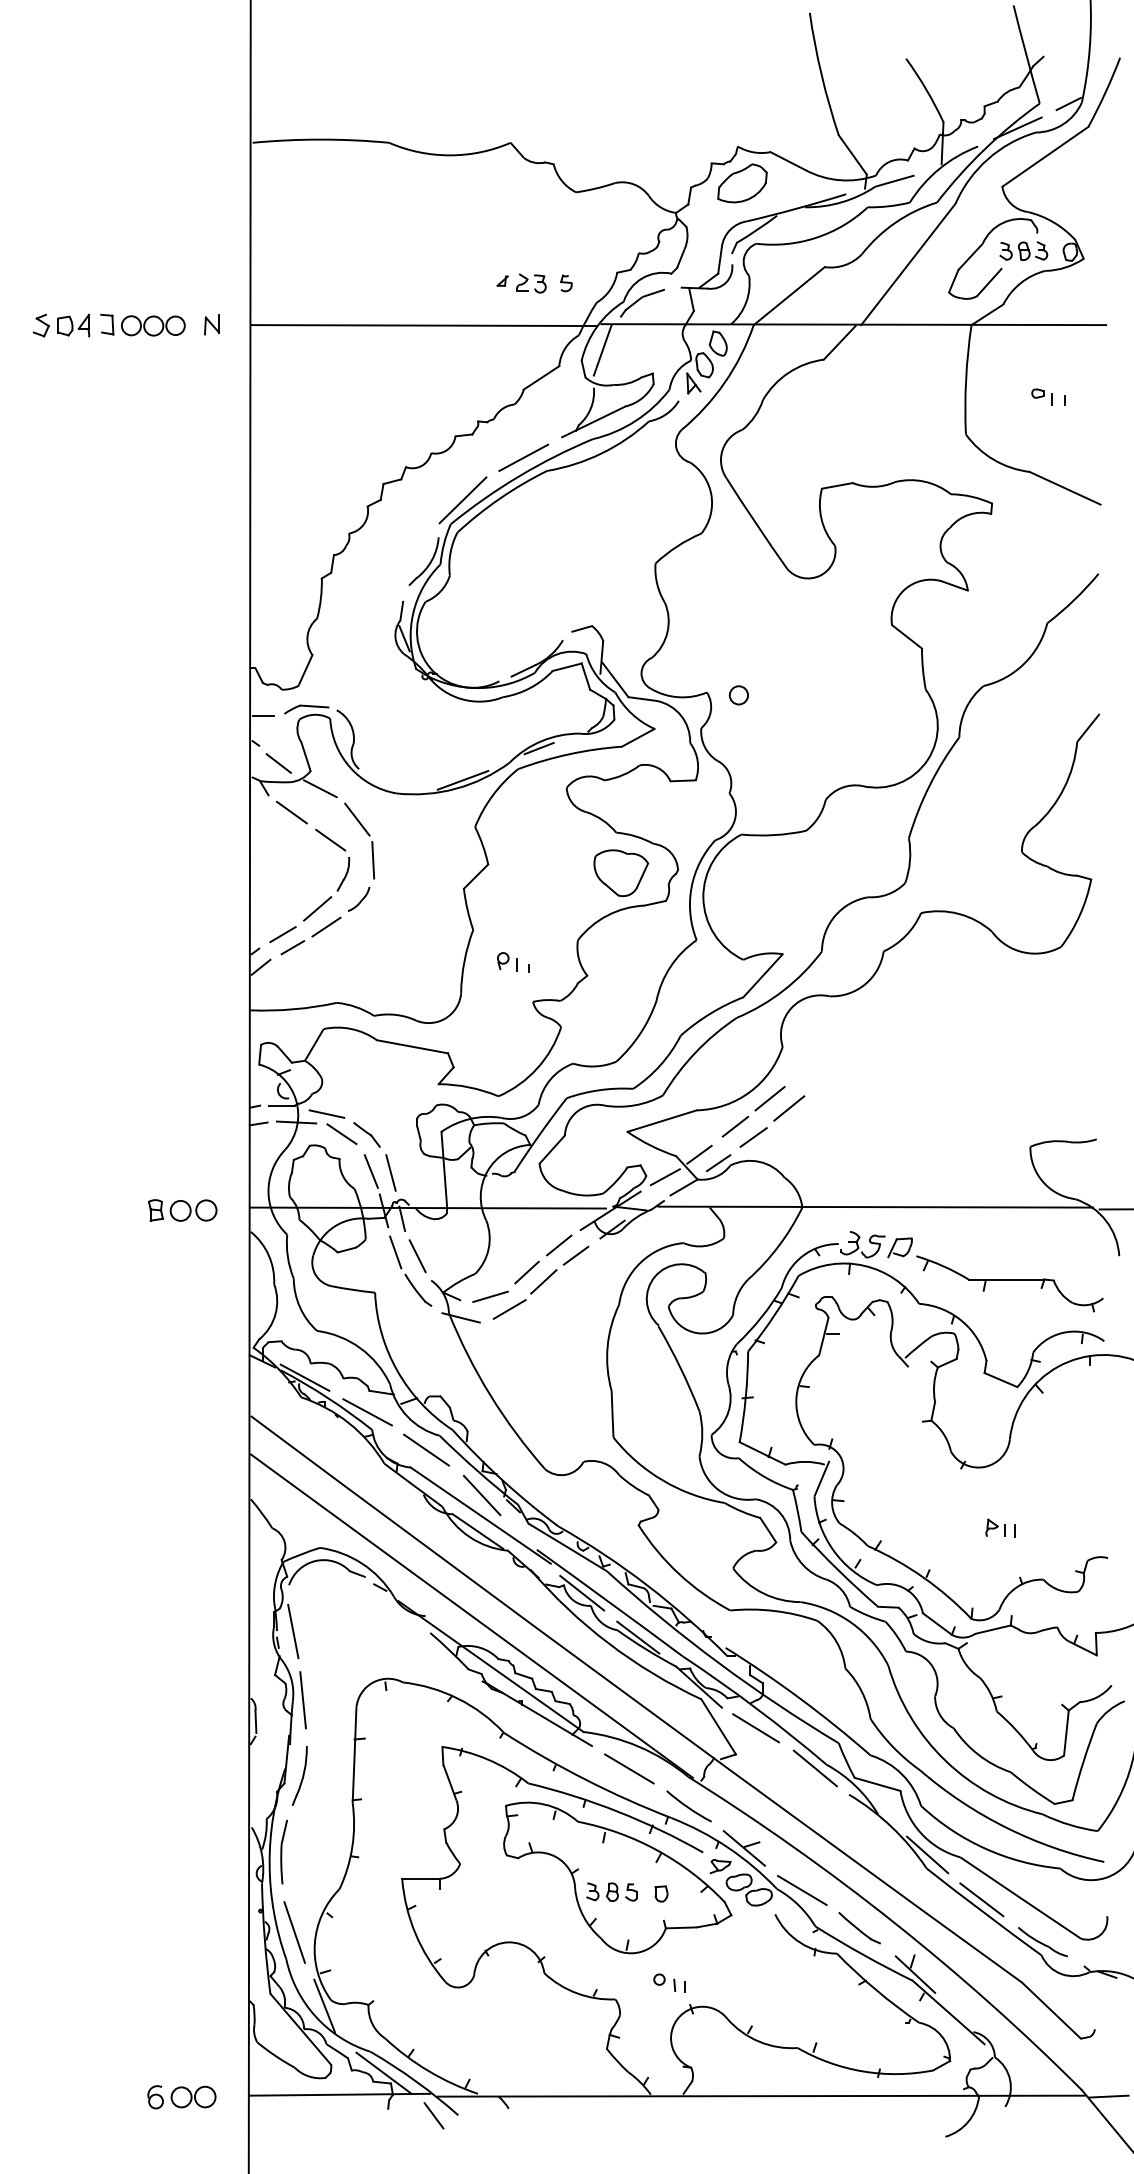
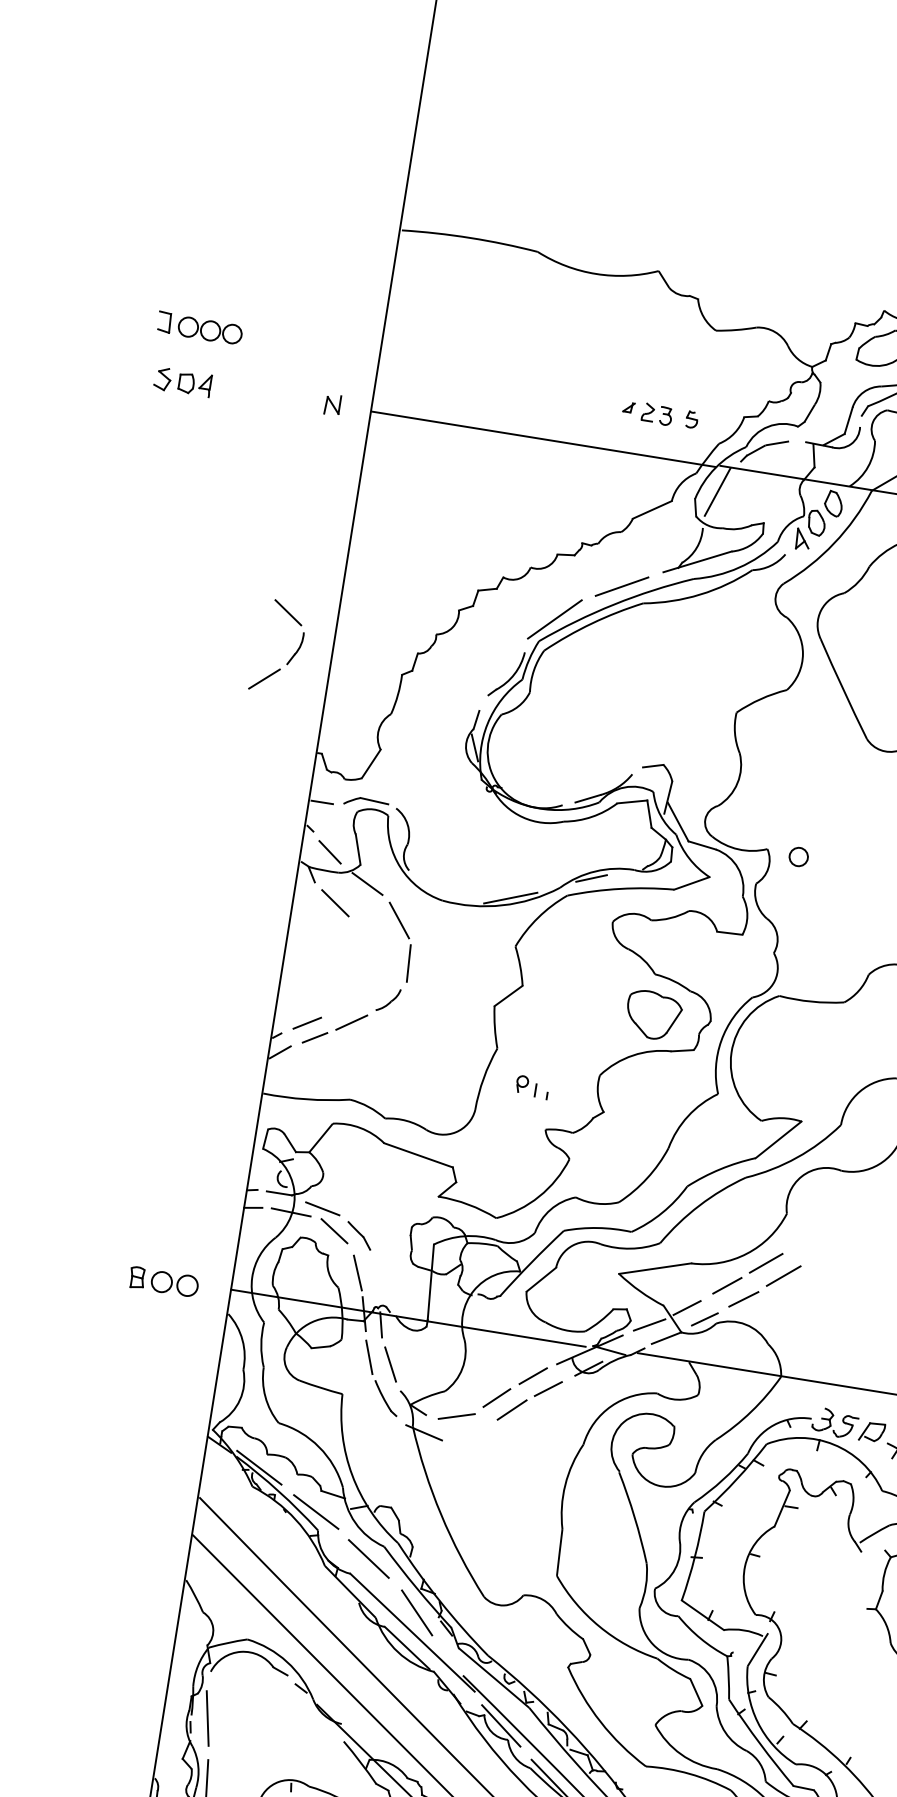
part: (142, 324) -> (199, 327), moved
part: (341, 881) -> (292, 655), moved
line: (390, 1172) -> (376, 1276), removed
line: (509, 1309) -> (473, 1432), removed

